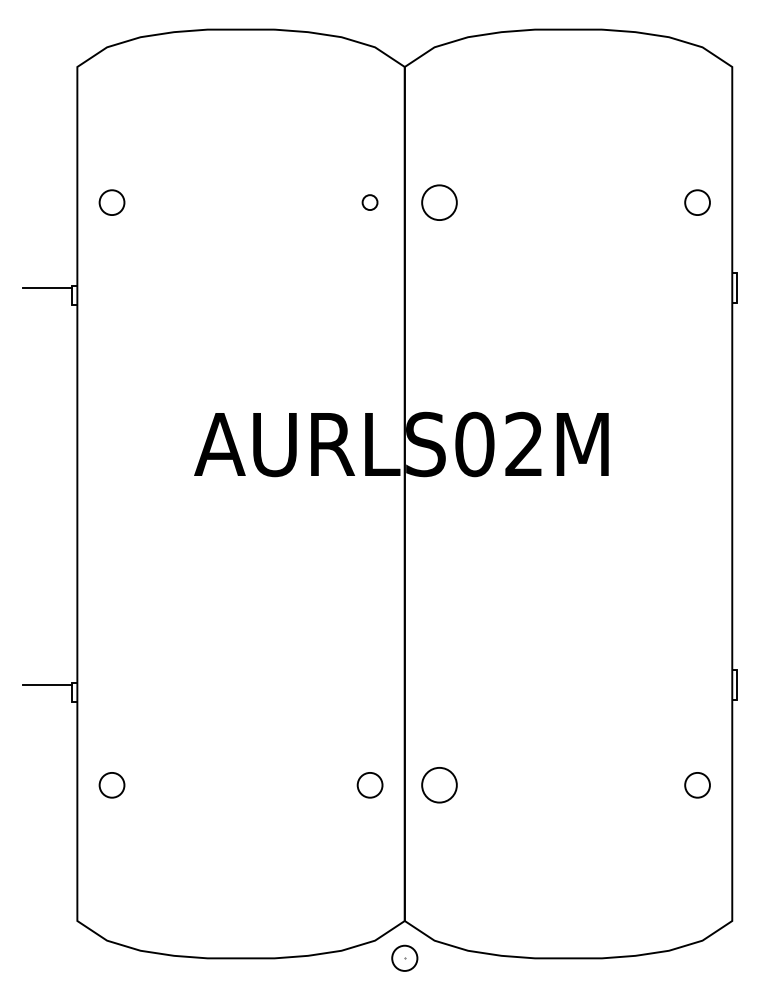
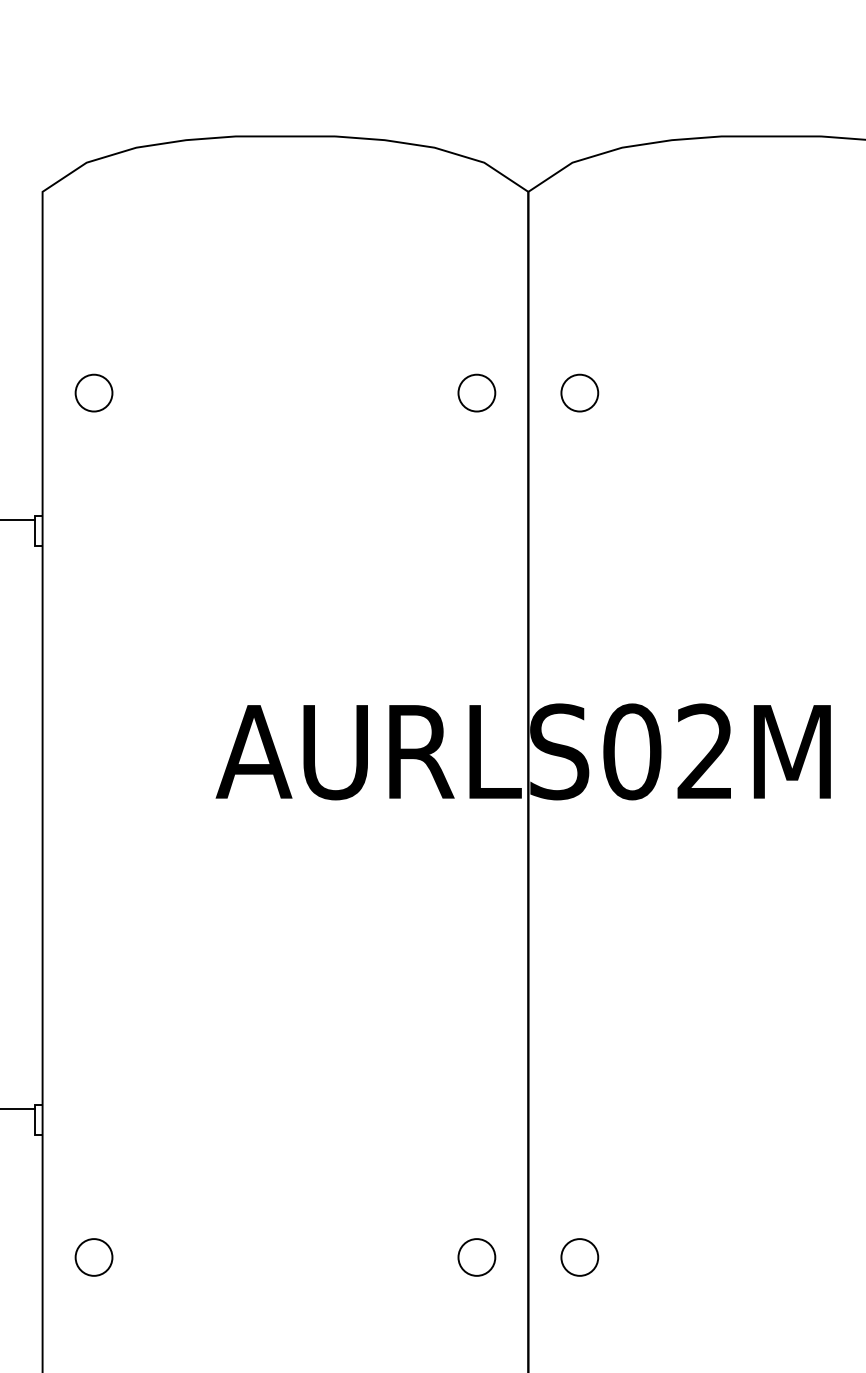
circle: (369, 202) -> (475, 392), size x1.67
circle: (439, 202) -> (579, 392), size x0.71
circle: (439, 785) -> (579, 1257), size x0.71

